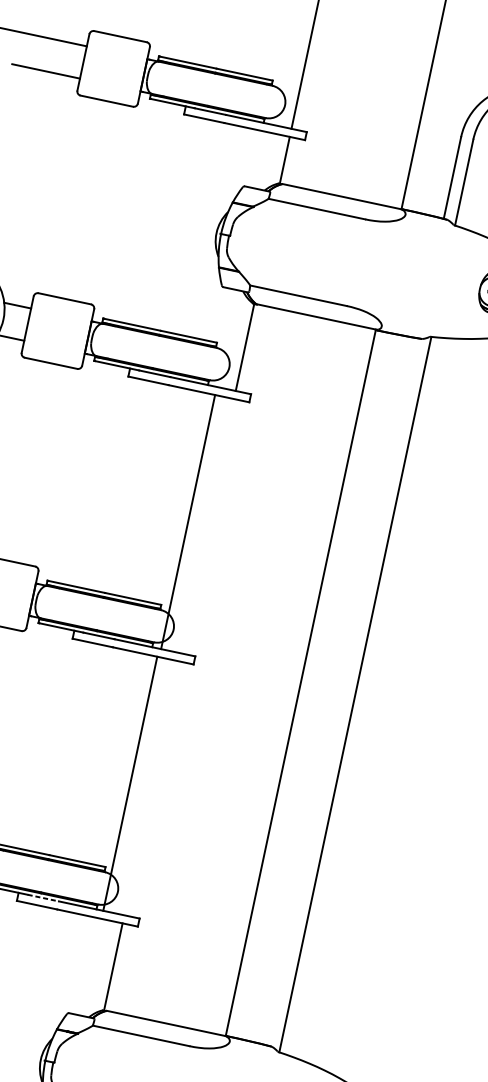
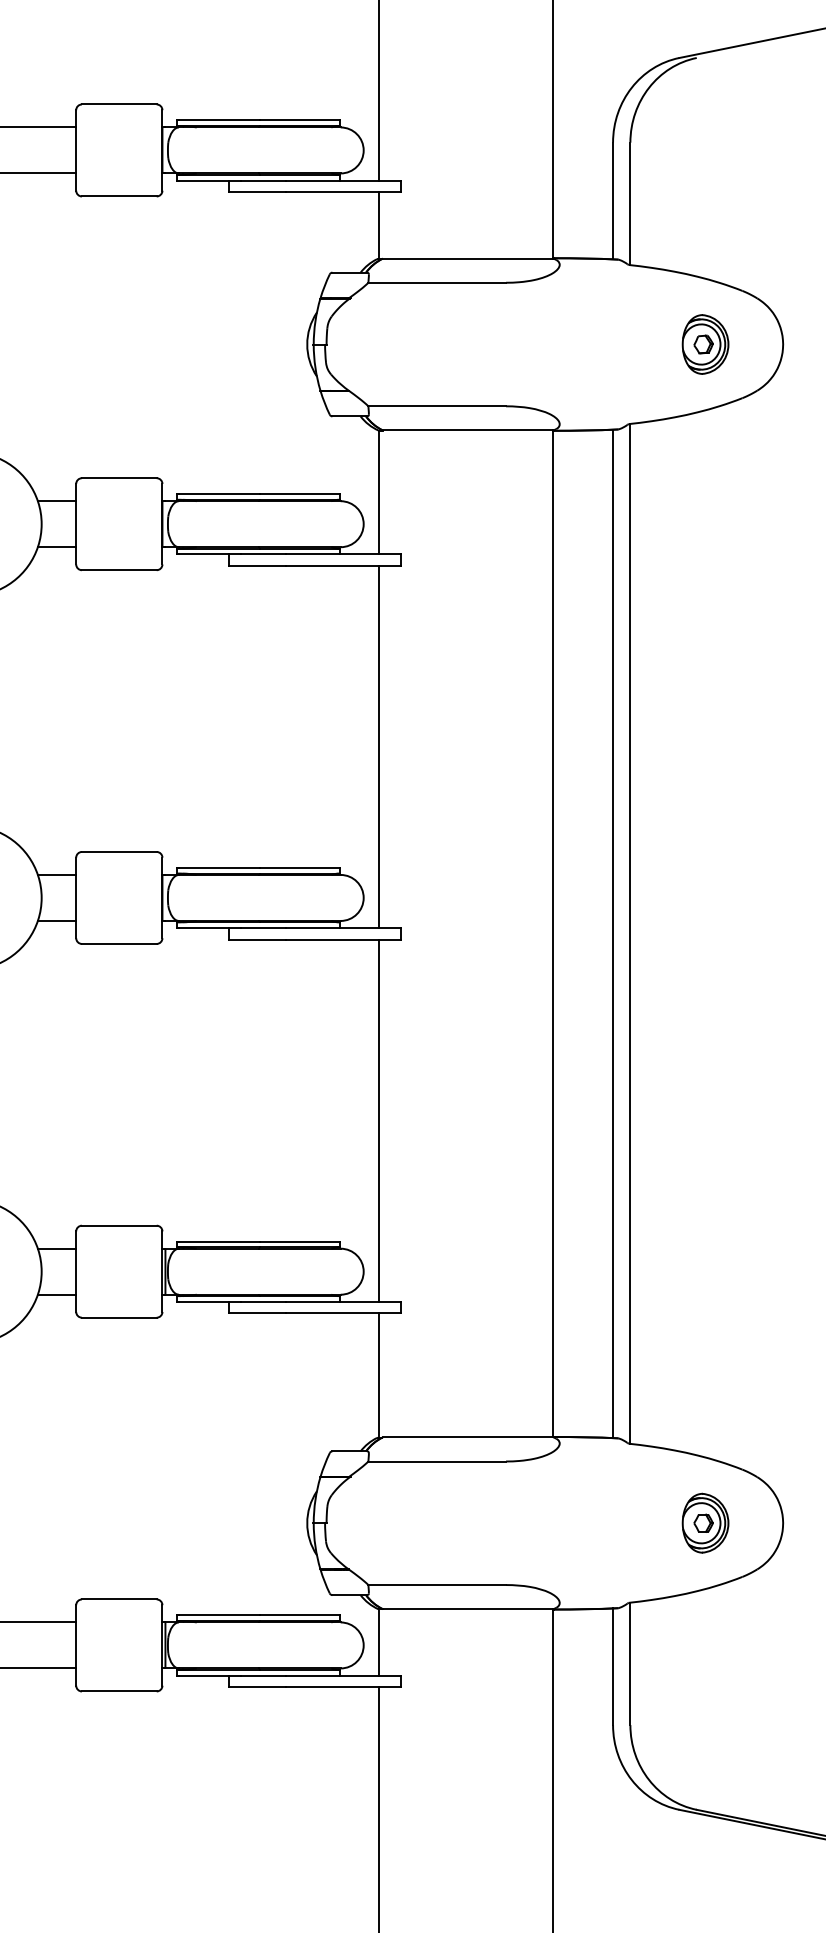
line: (188, 521) -> (379, 746), moved
line: (343, 691) -> (613, 933), added
line: (130, 783) -> (379, 1120), moved
line: (43, 897) -> (264, 1301), dashed -> solid

